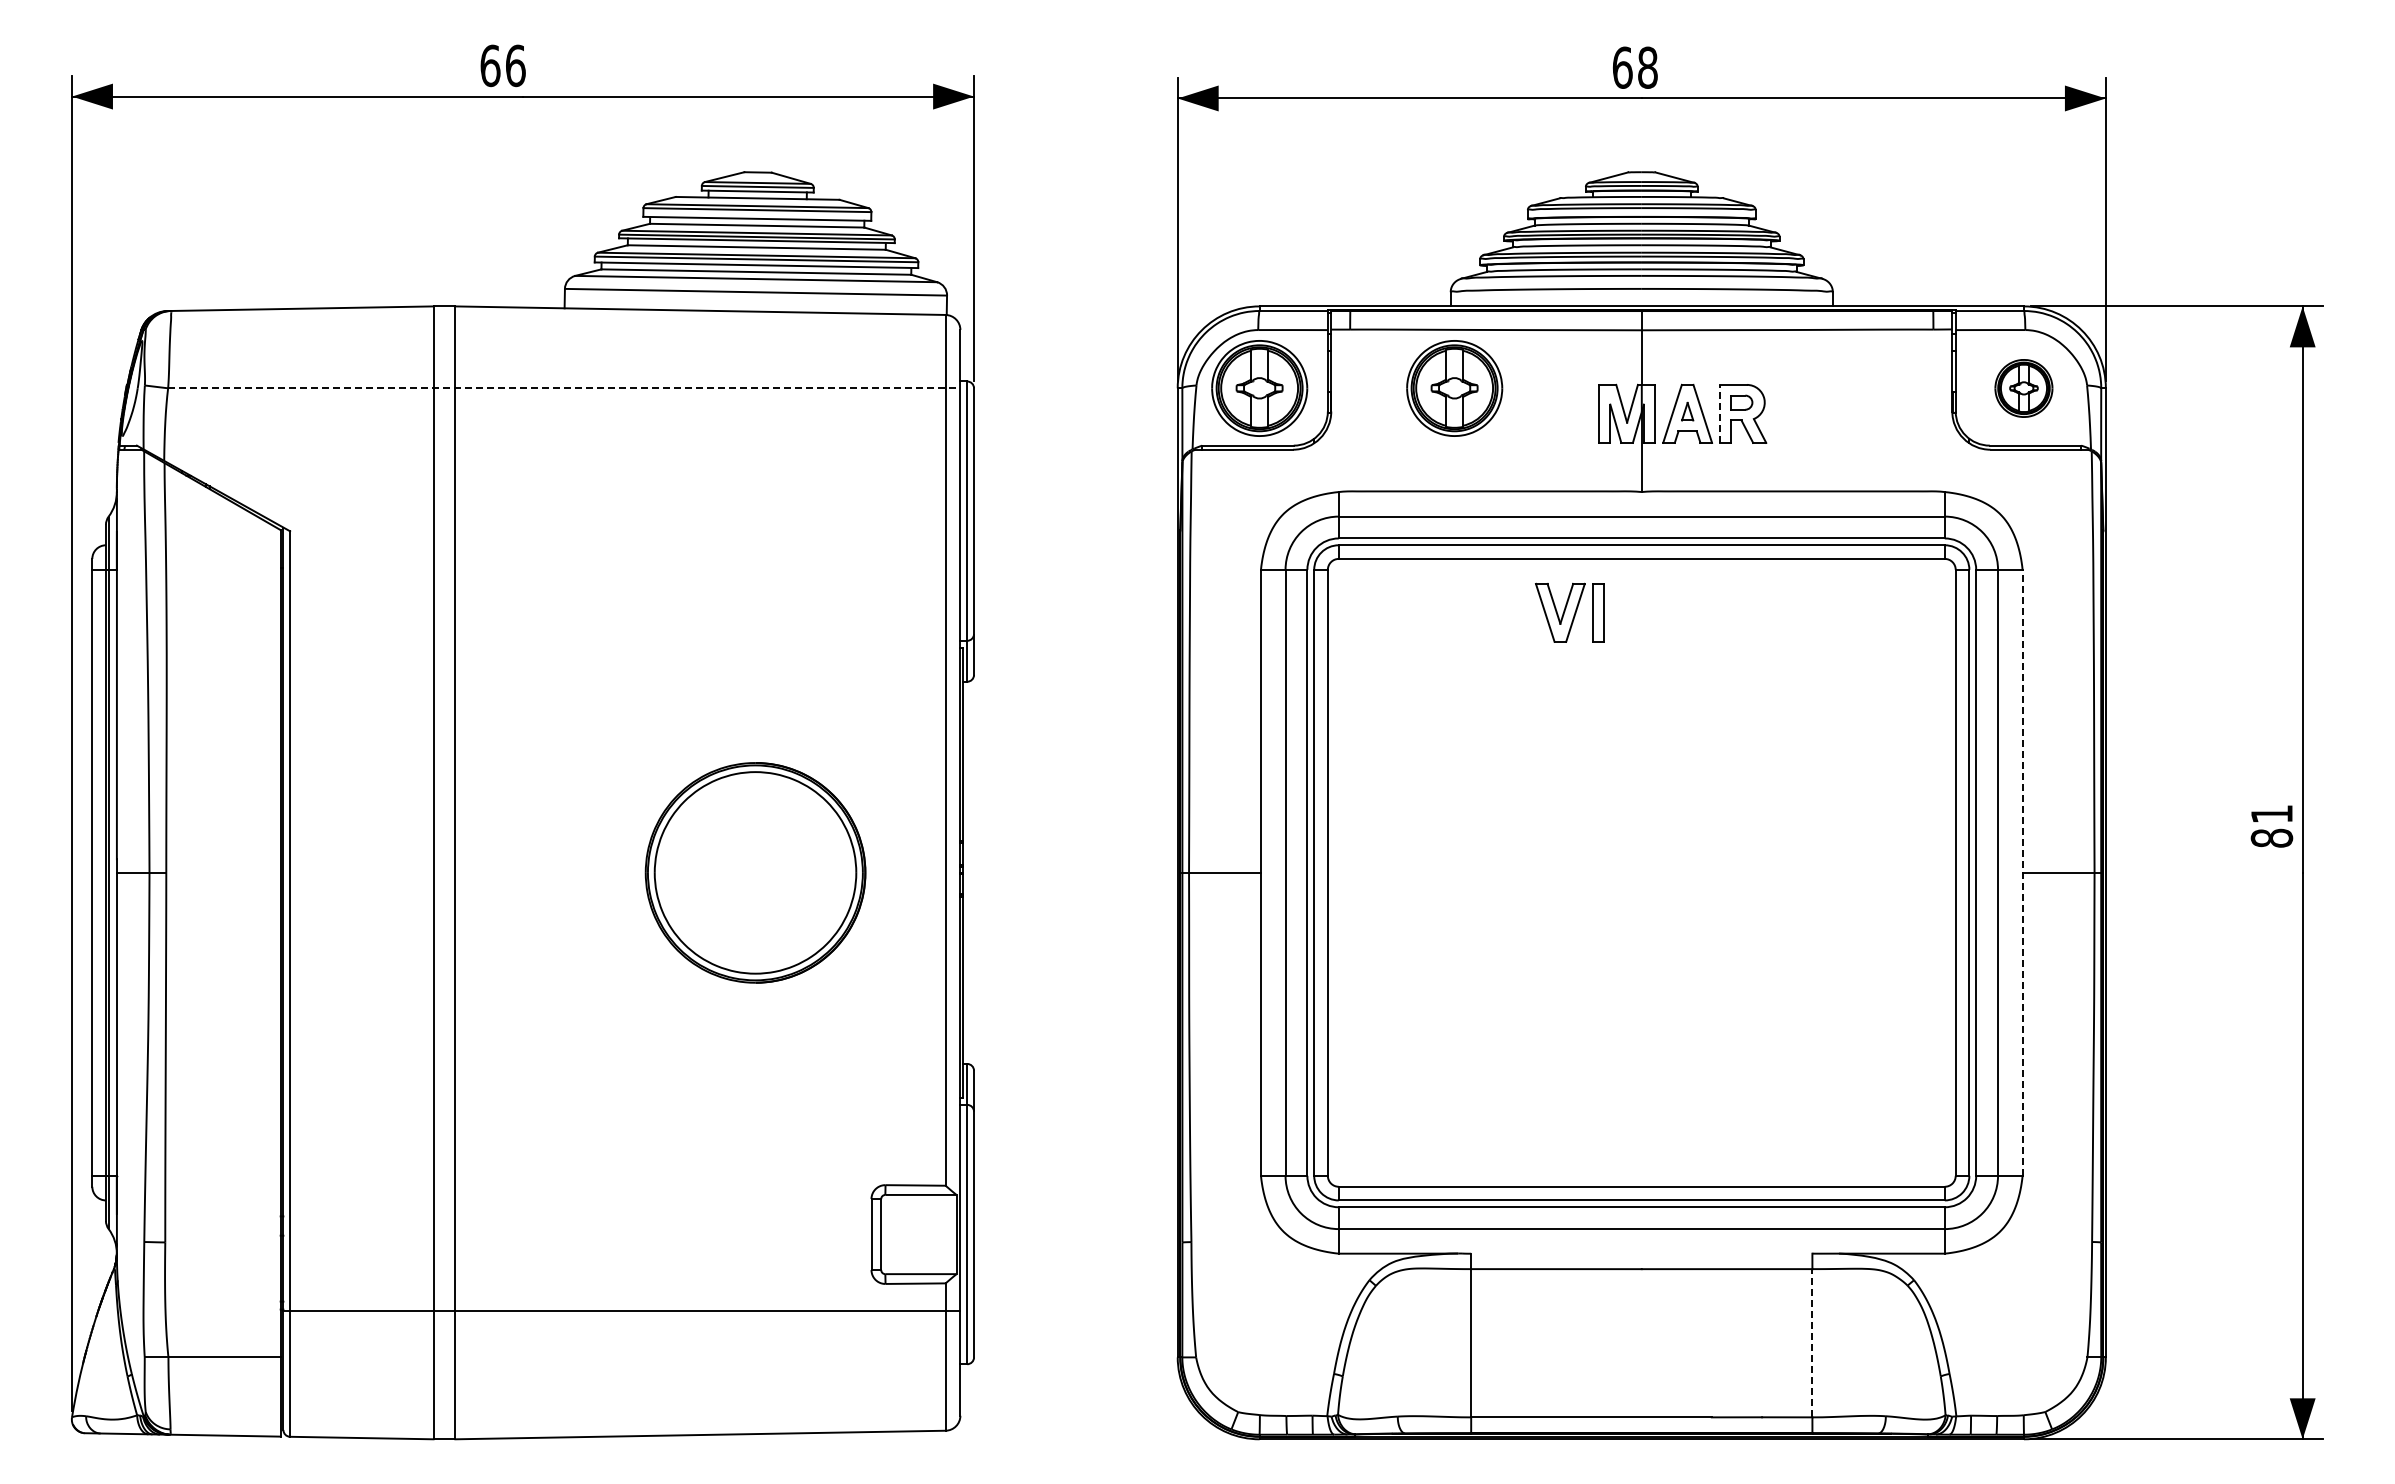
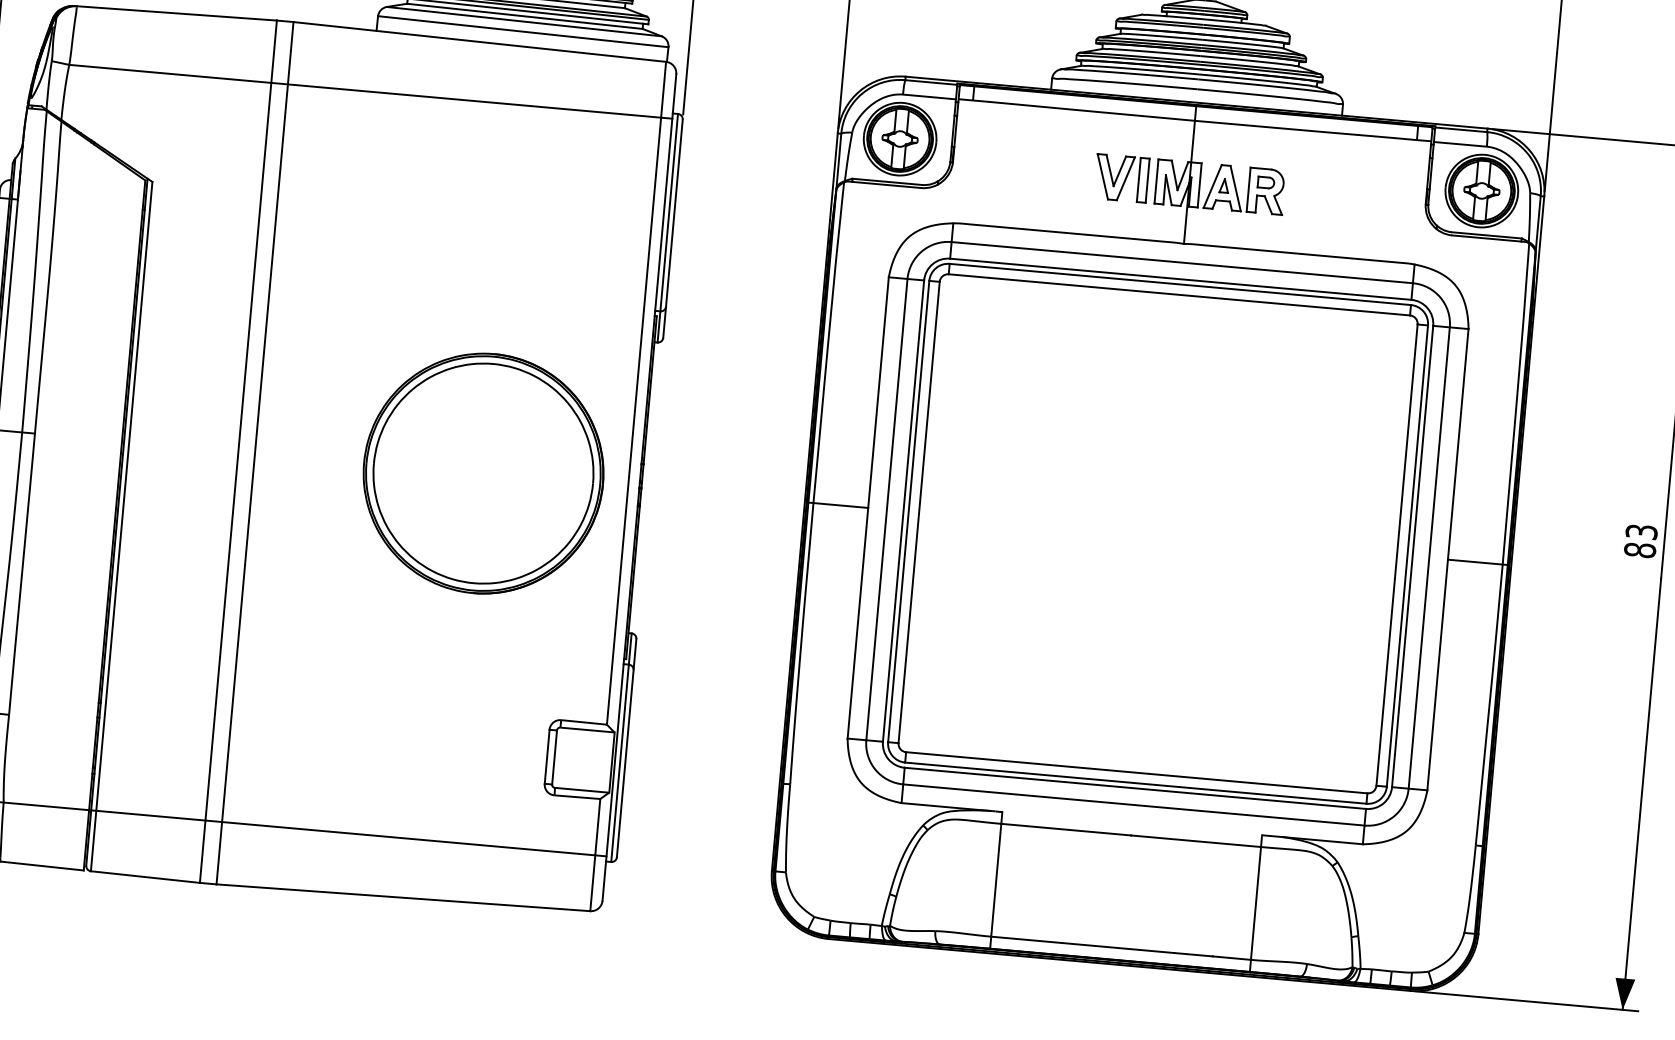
line: (564, 388) -> (370, 91), dashed -> solid
part: (1454, 388) -> (1048, 152), removed
part: (2023, 388) -> (1481, 191), size x1.67
line: (1719, 413) -> (1248, 189), dashed -> solid
part: (1569, 612) -> (1121, 178), moved
text: (2271, 814) -> (1641, 532), 81 -> 83
part: (755, 872) -> (483, 473), size x1.43
line: (2022, 872) -> (1447, 559), dashed -> solid
line: (621, 1311) -> (348, 833), moved
line: (1812, 1342) -> (1256, 902), dashed -> solid

